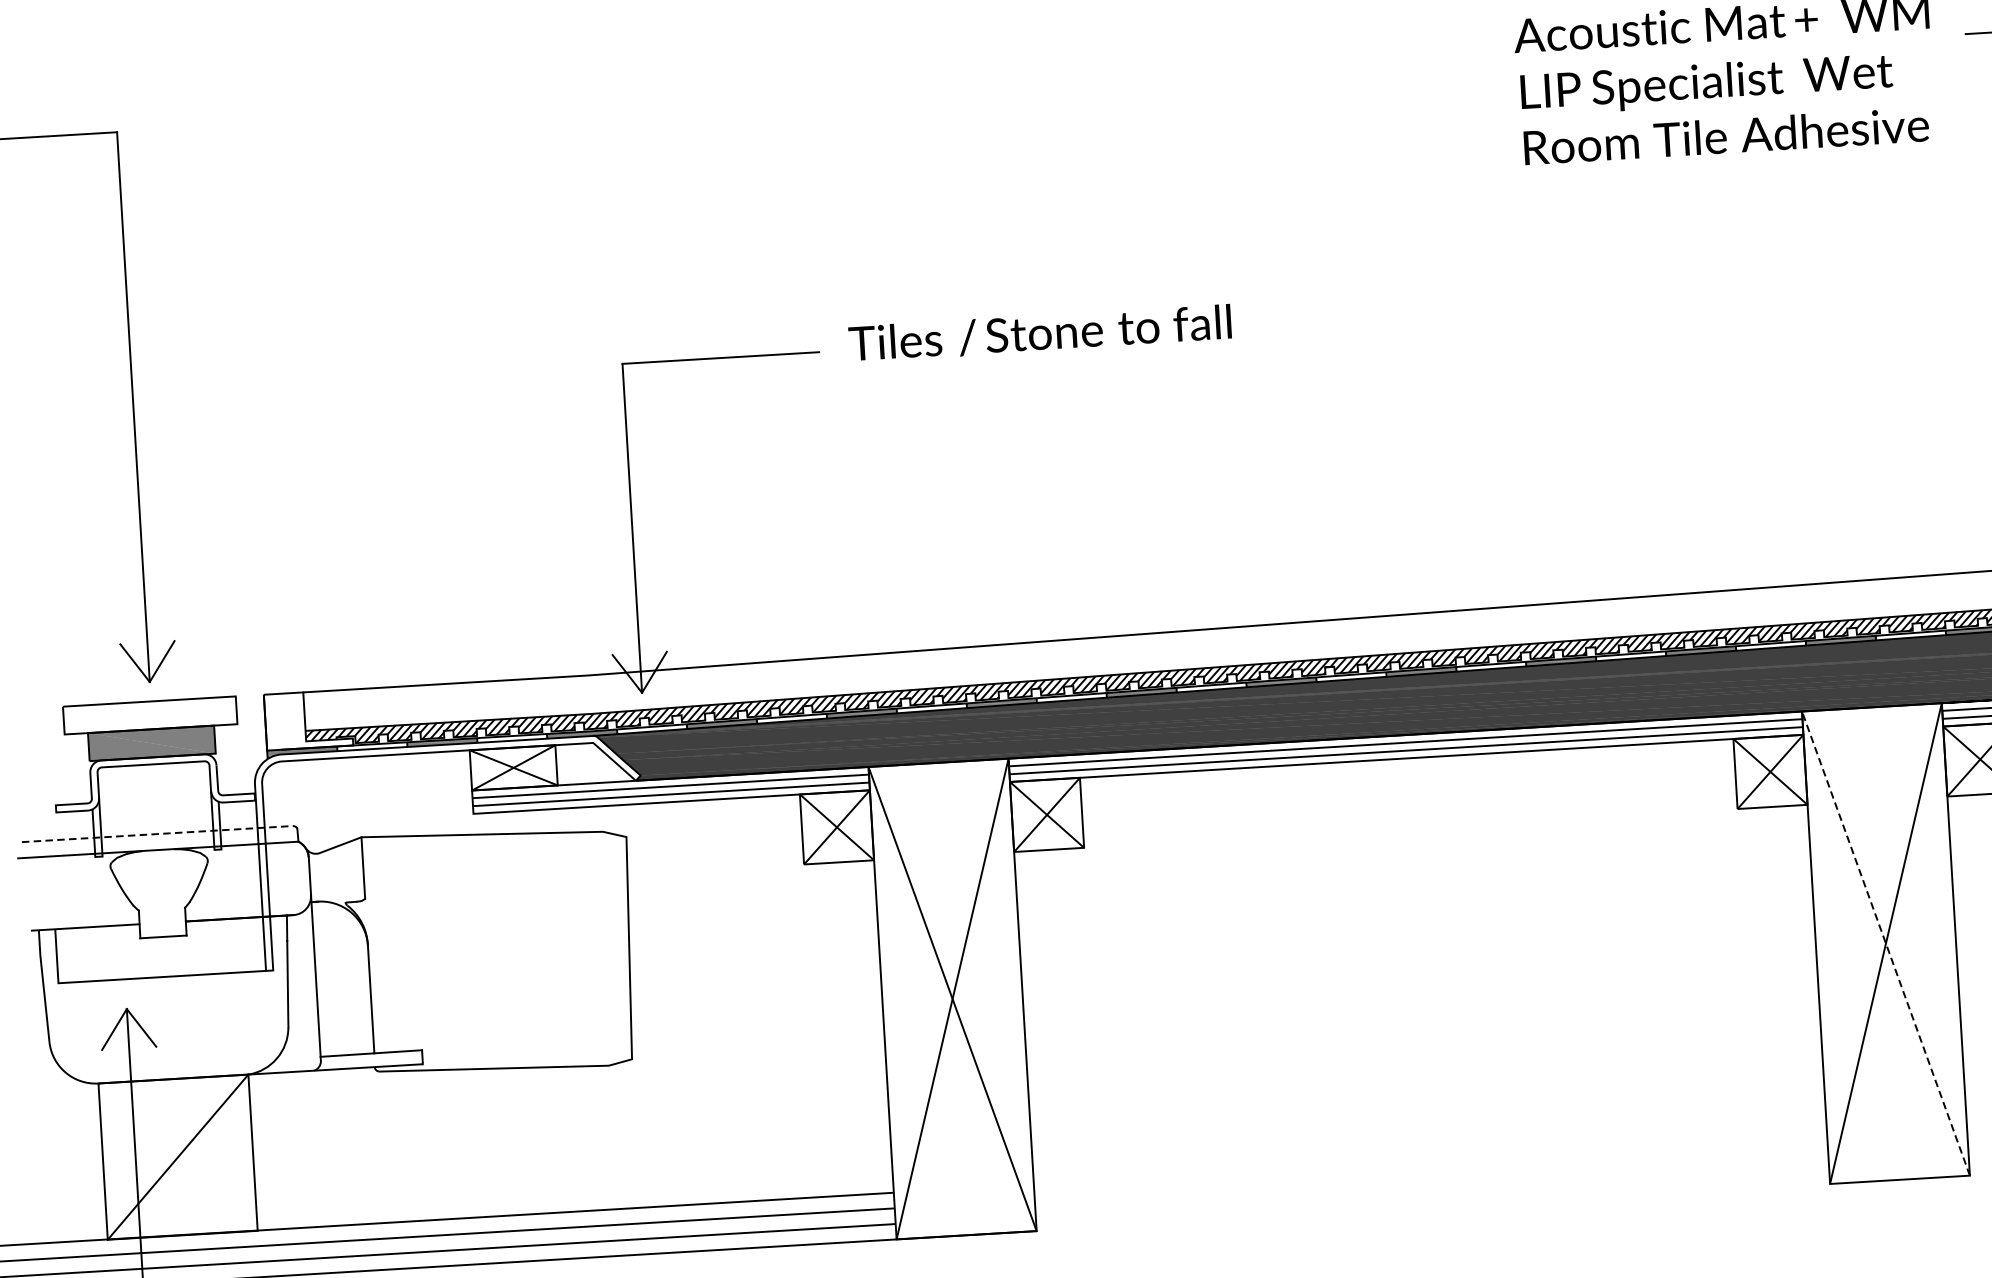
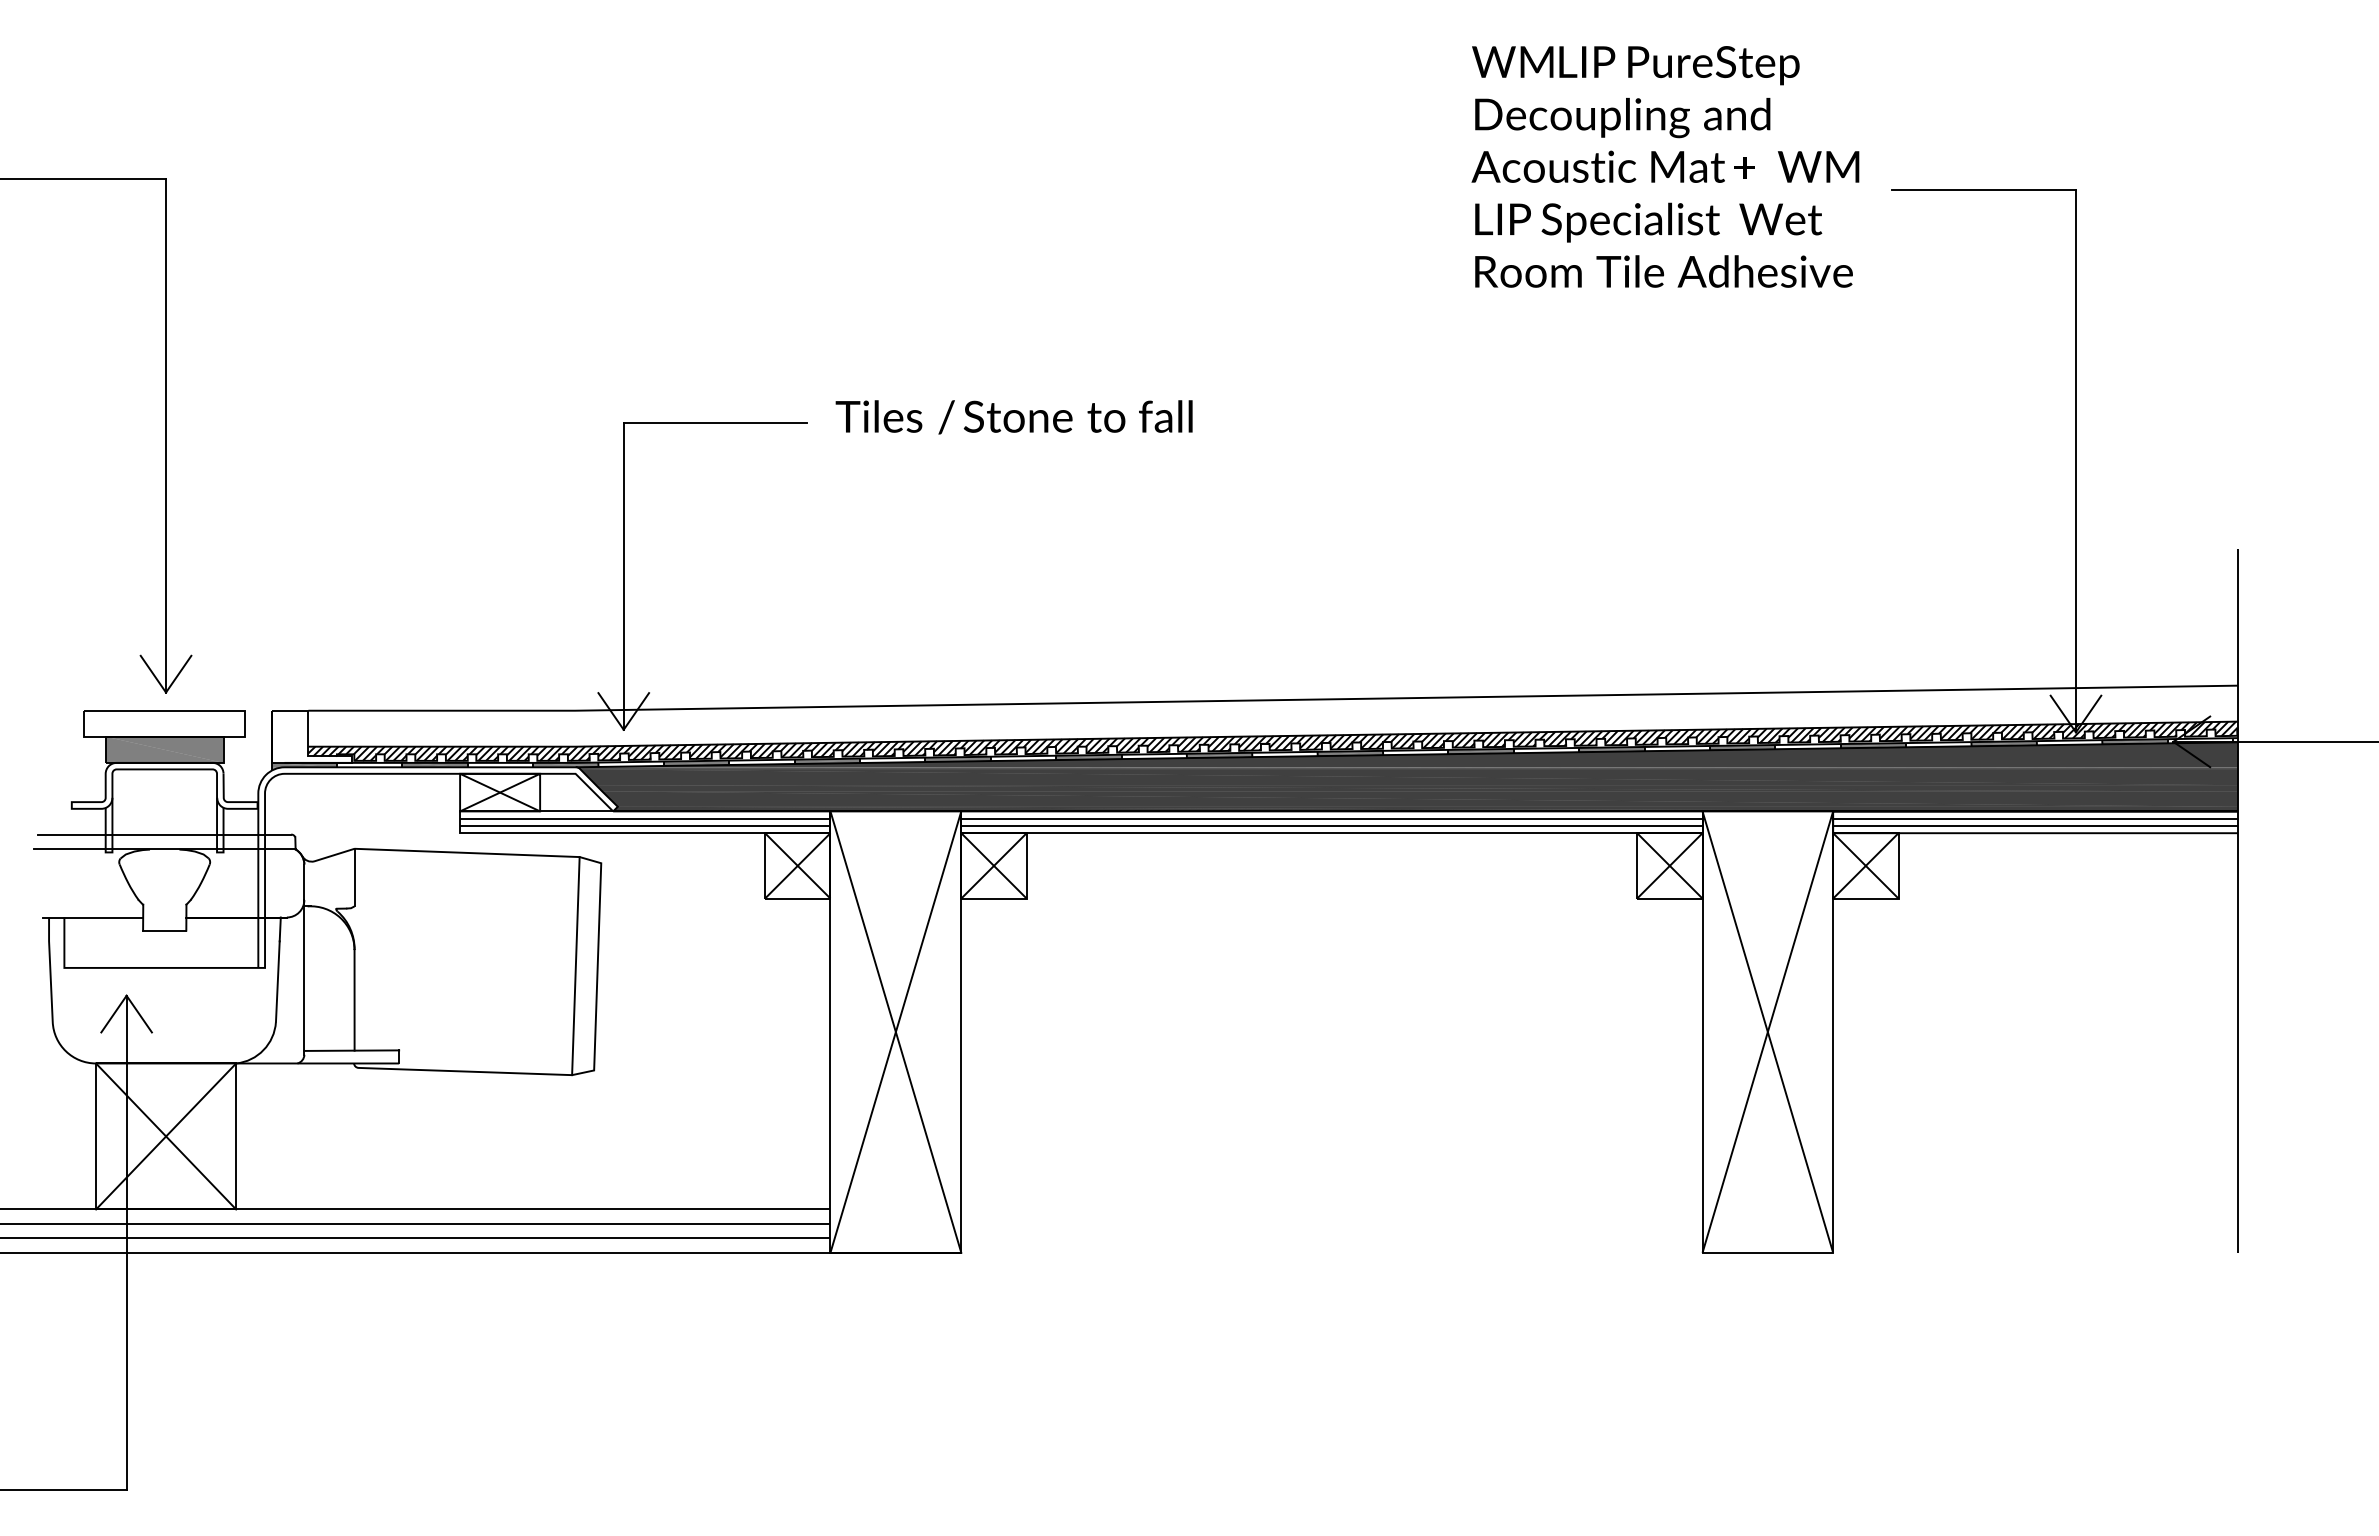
line: (157, 834) -> (164, 834), dashed -> solid
line: (1885, 942) -> (1767, 1031), dashed -> solid
line: (605, 949) -> (575, 966), added
line: (178, 1157) -> (166, 1136), added

